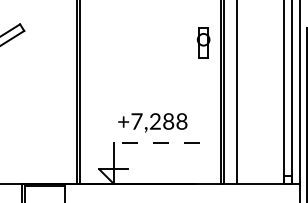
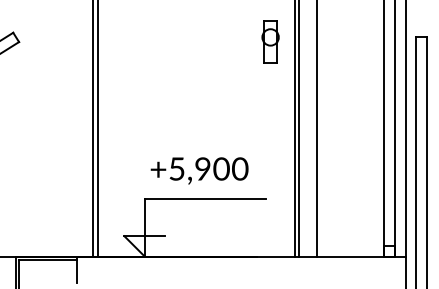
part: (203, 42) -> (270, 41), moved
text: (159, 121) -> (208, 168), +7,288 -> +5,900
line: (156, 143) -> (204, 199), dashed -> solid

